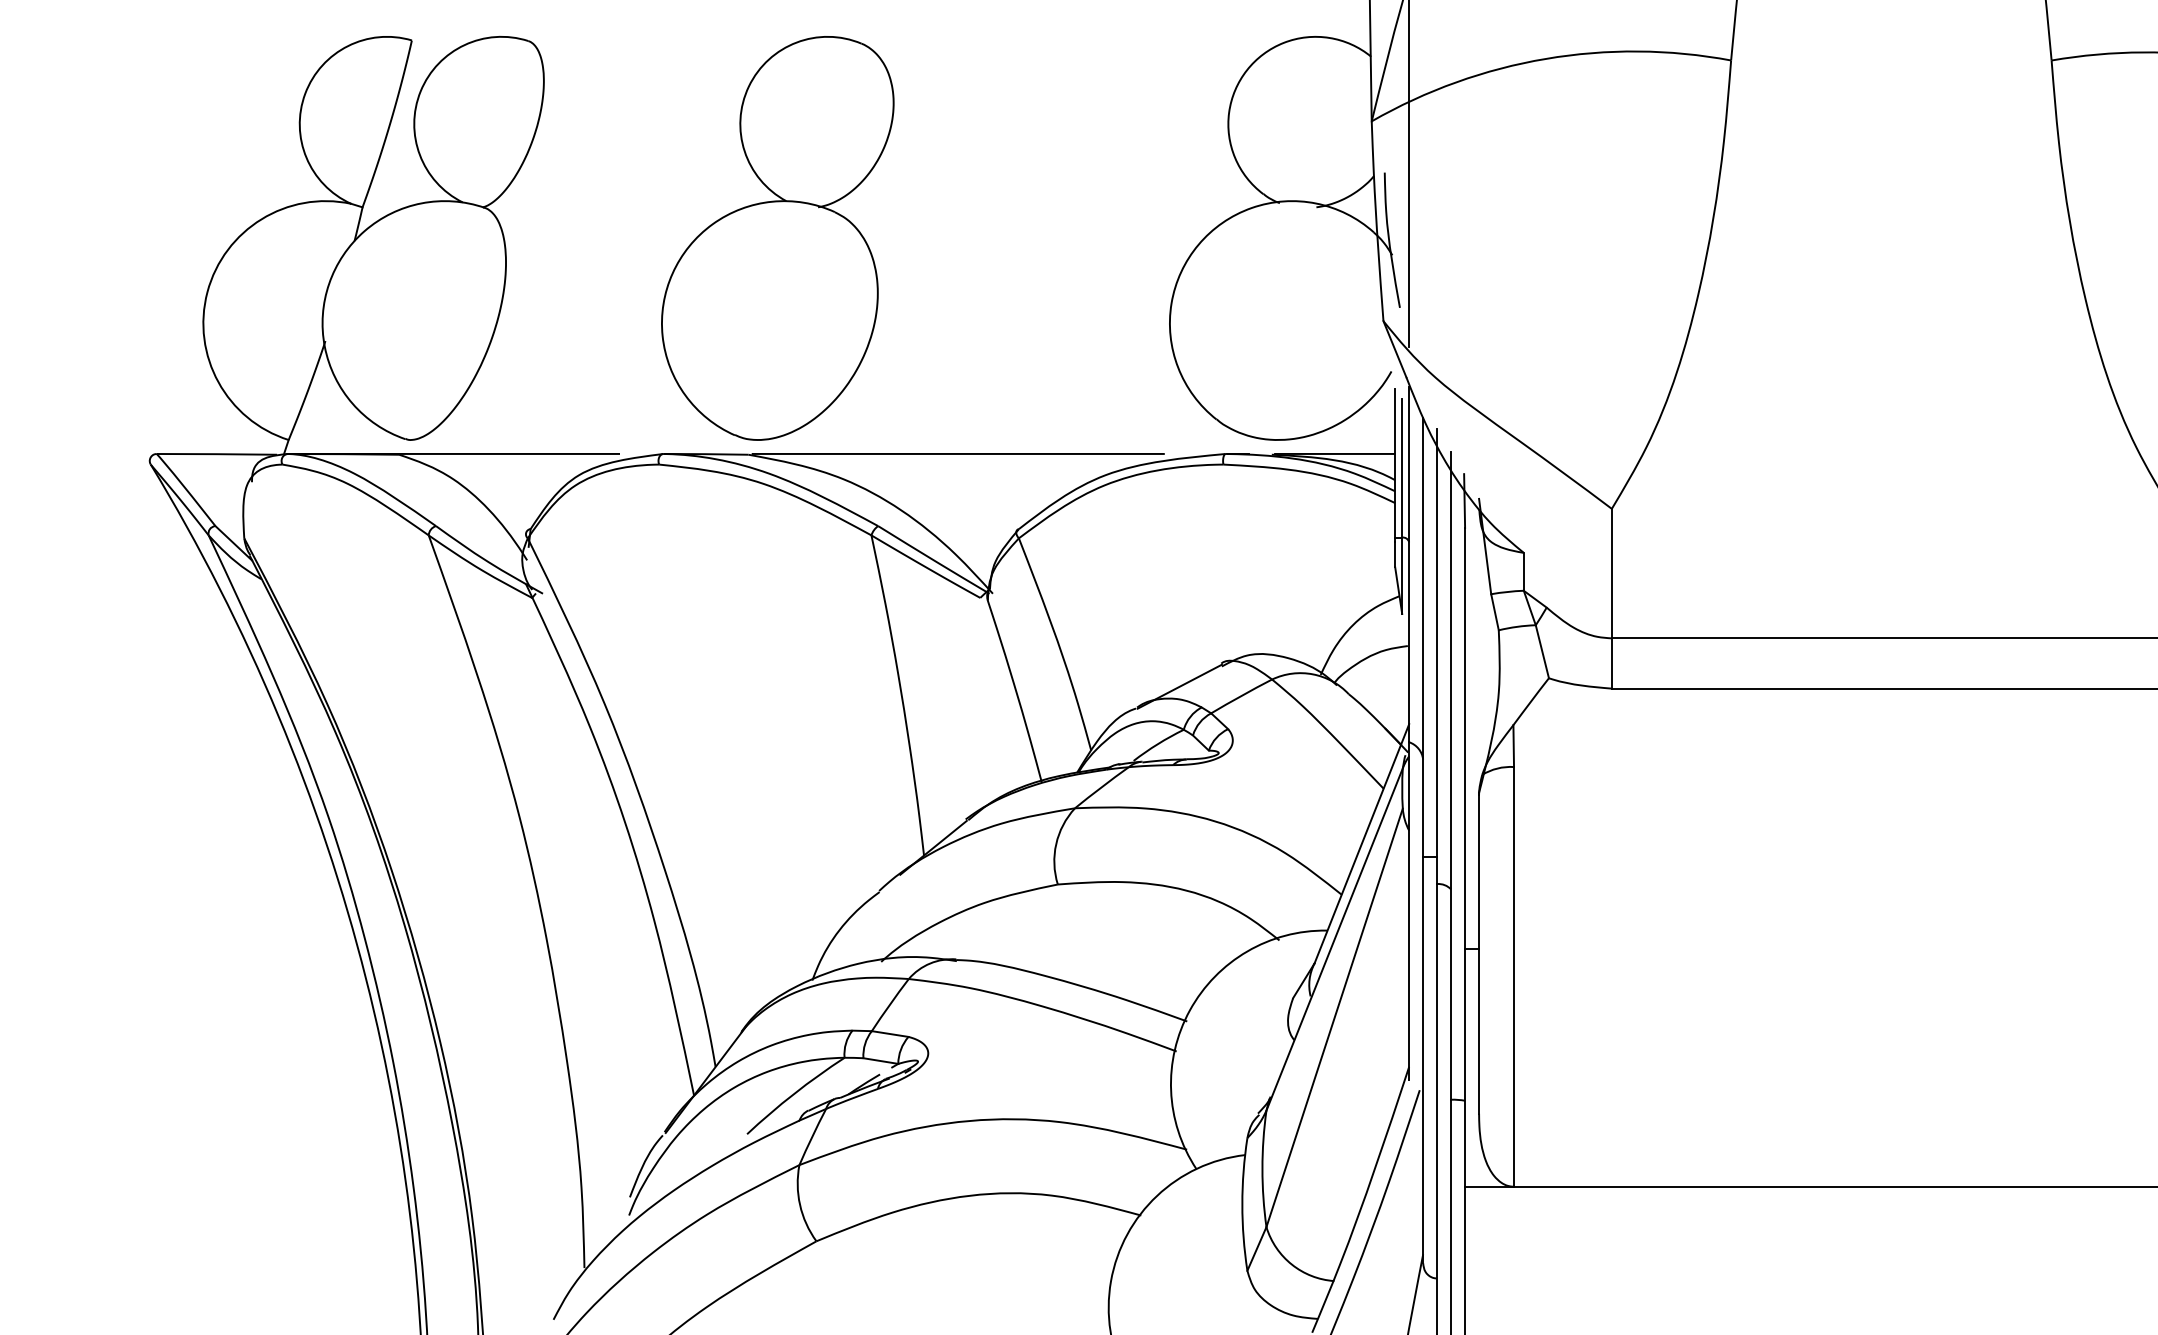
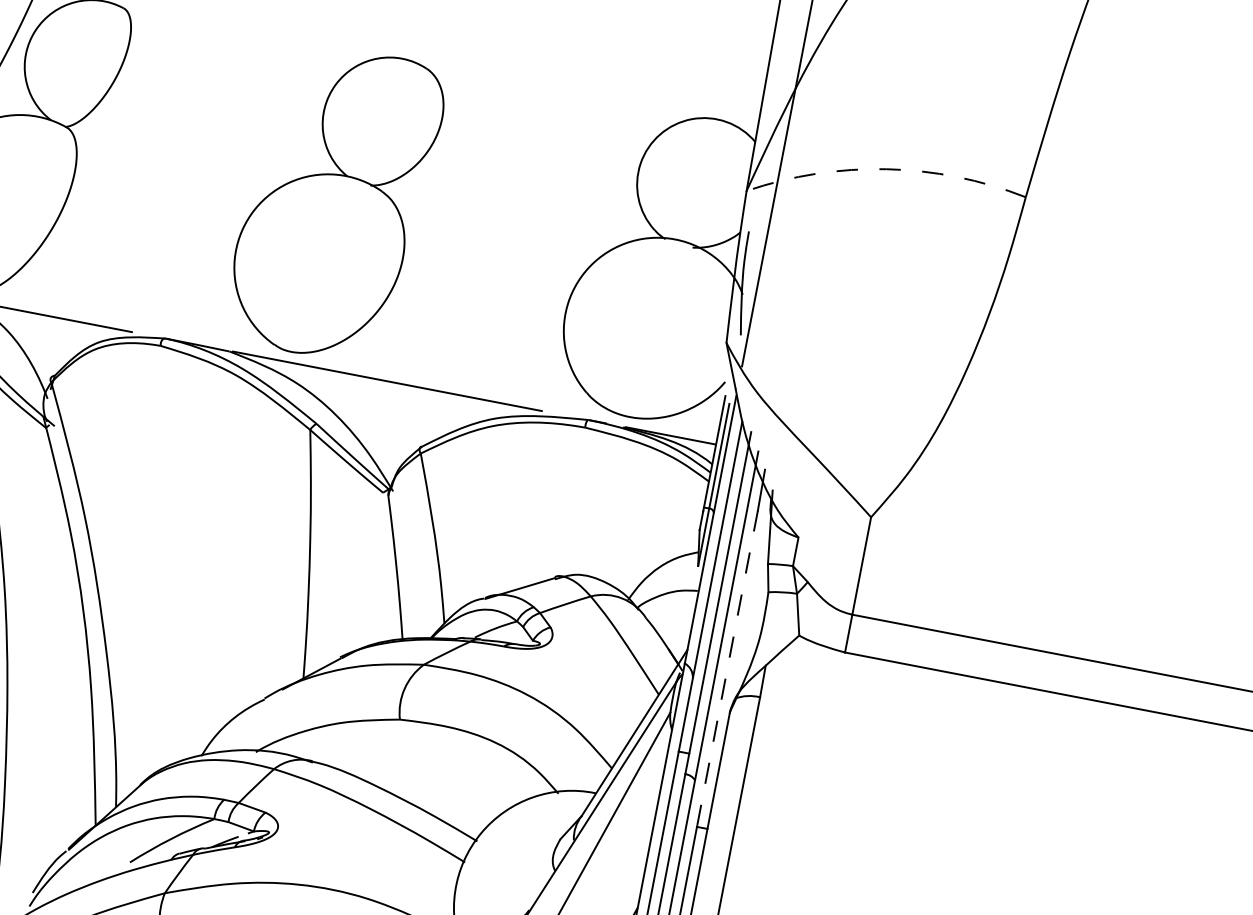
arc: (1545, 58) -> (886, 168), solid -> dashed
part: (777, 238) -> (335, 203), moved
line: (1465, 738) -> (727, 668), solid -> dashed

